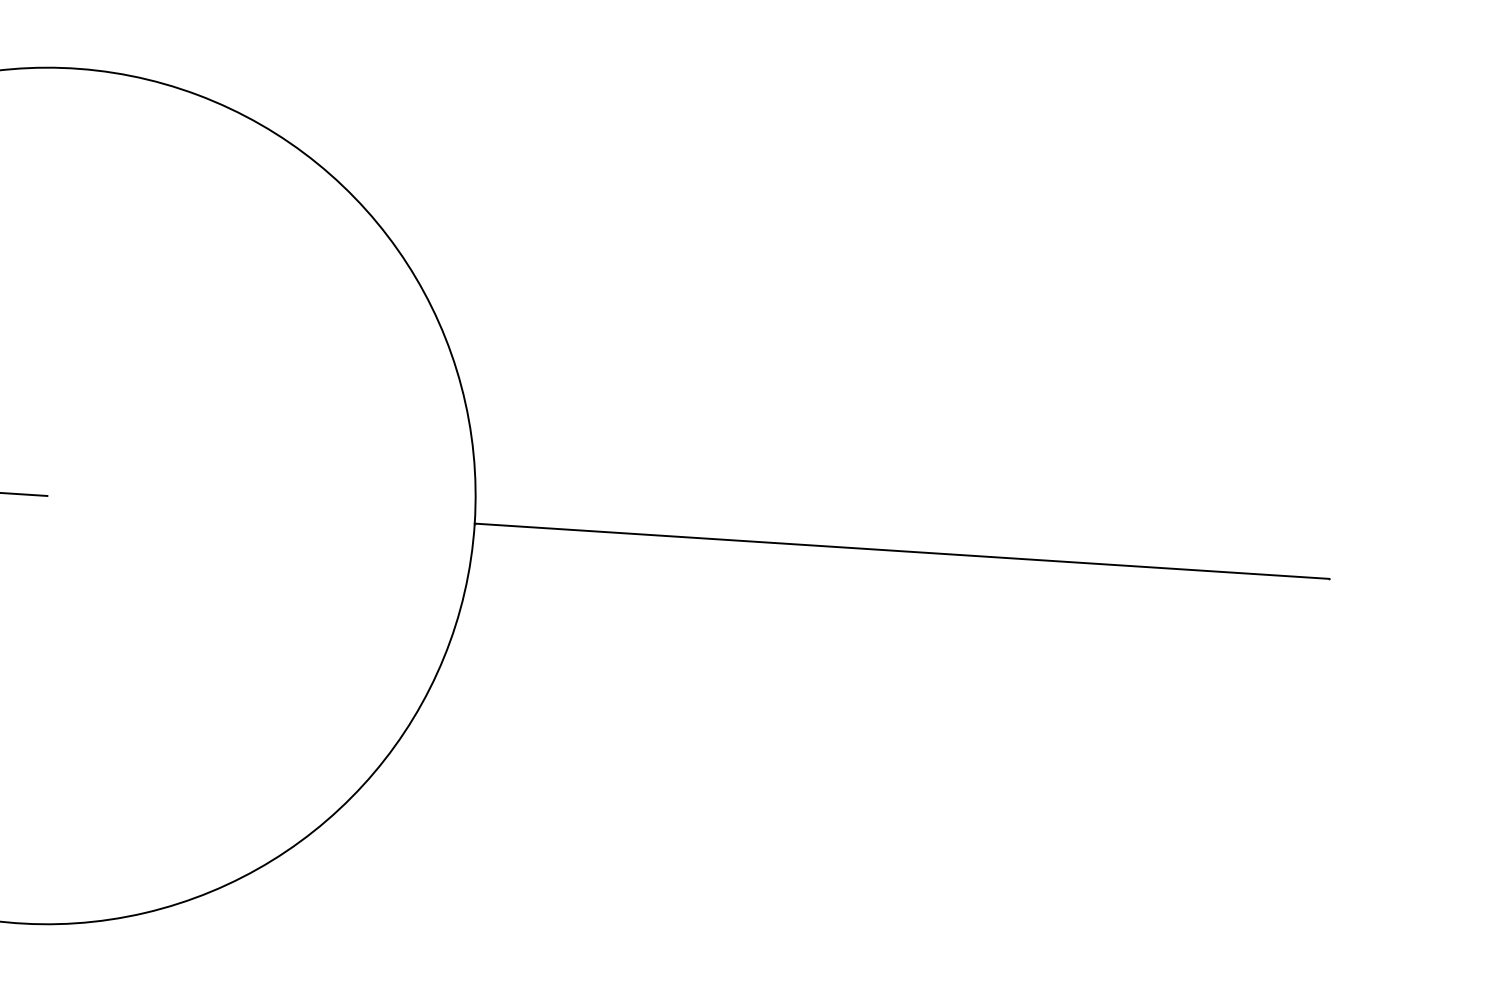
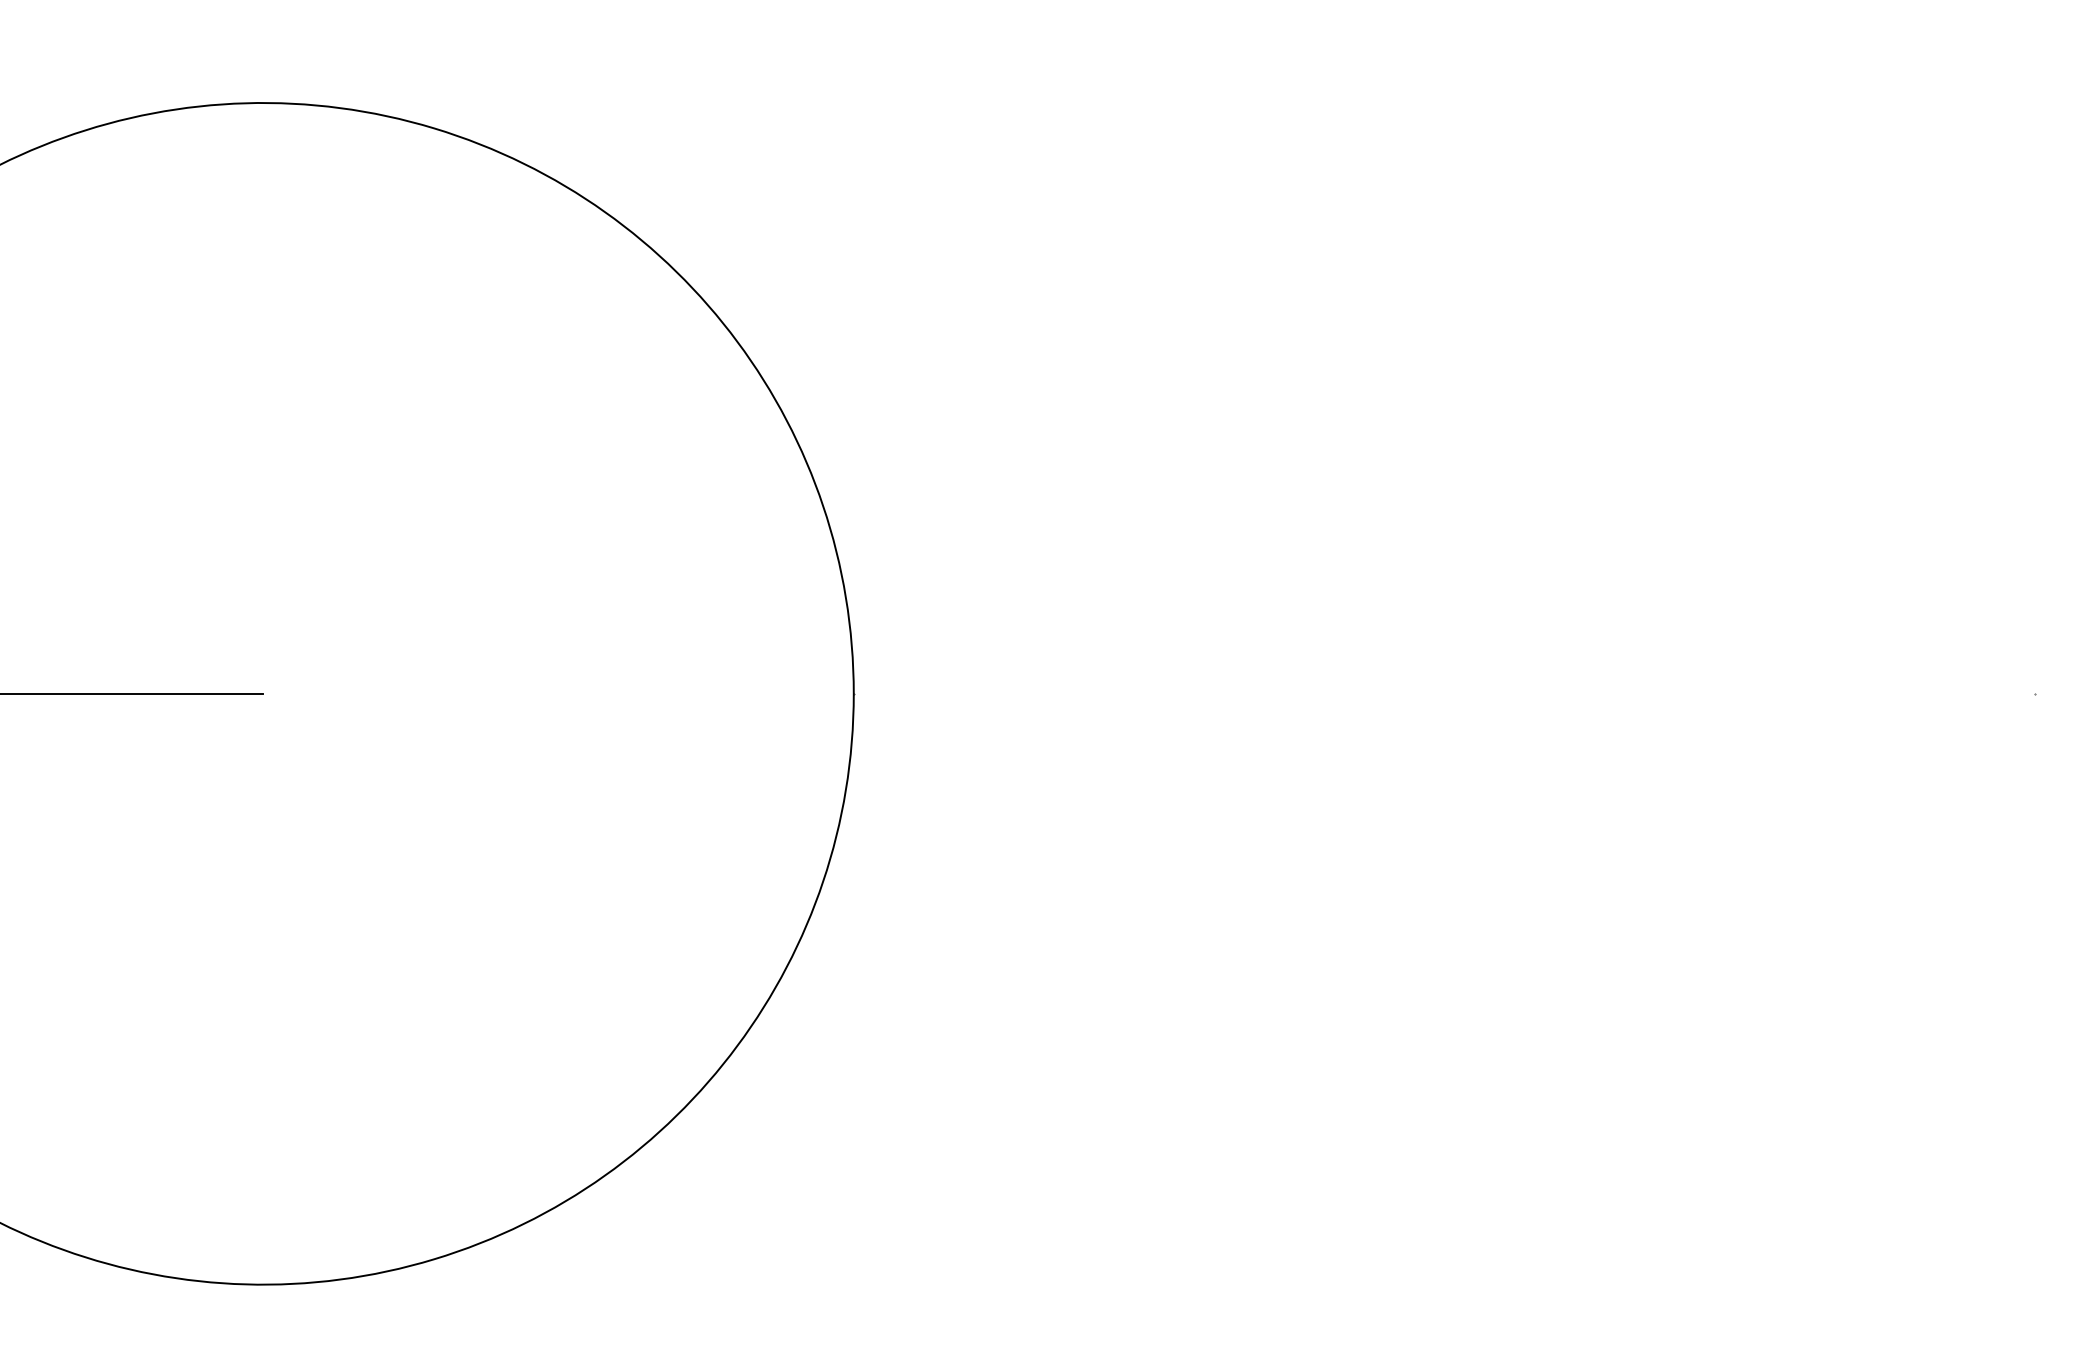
line: (902, 551) -> (1444, 693), removed

